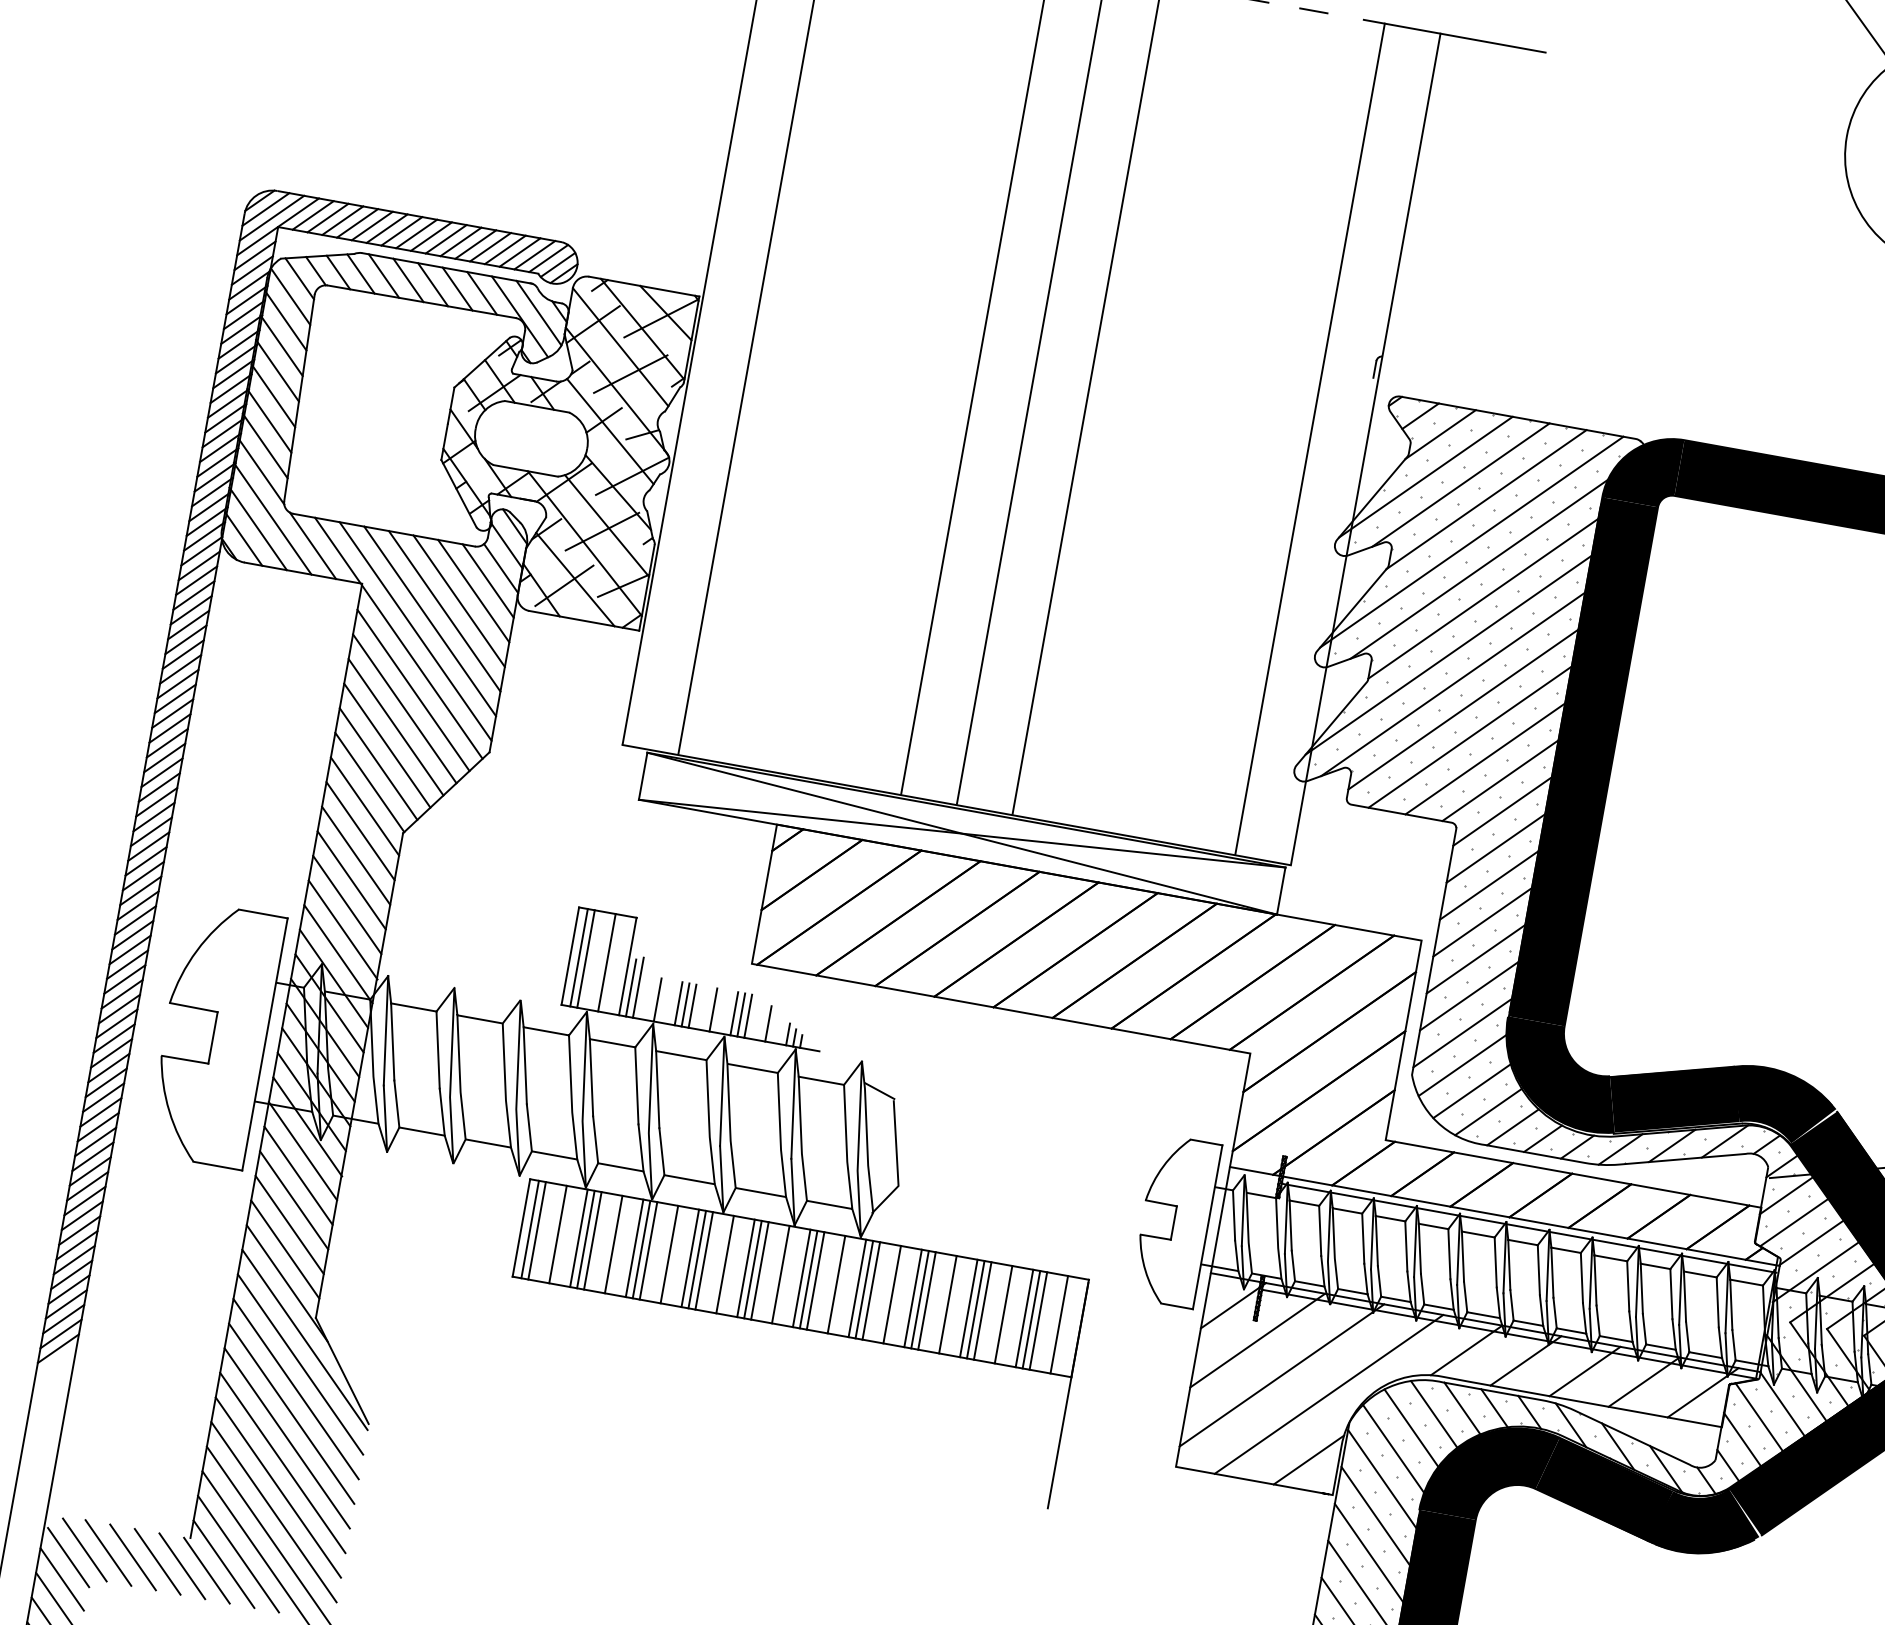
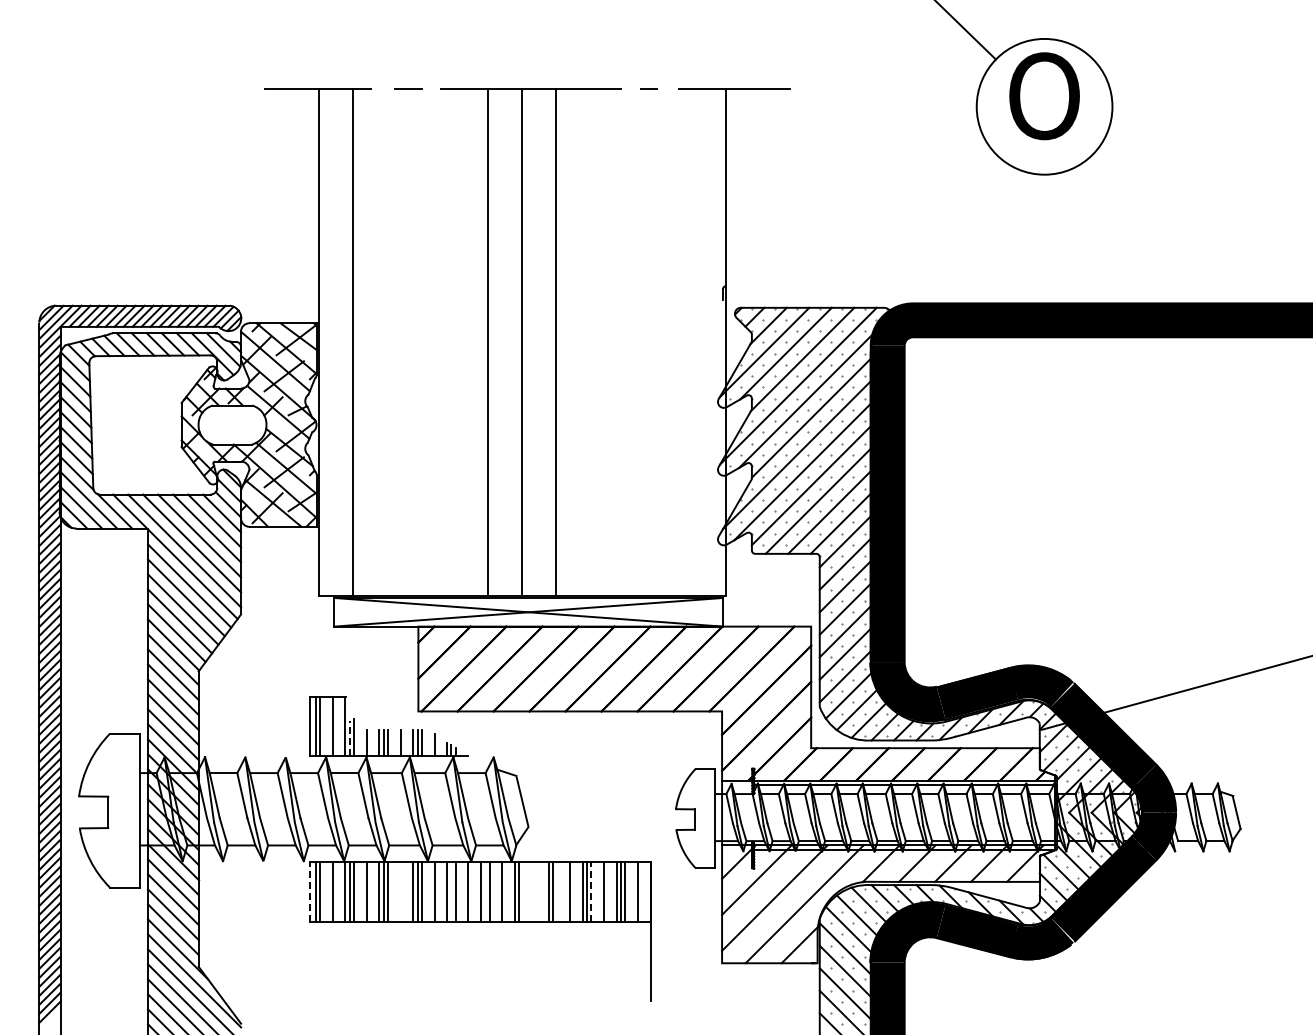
line: (1310, 439) -> (692, 342), removed
line: (630, 987) -> (349, 738), solid -> dashed
line: (521, 1227) -> (310, 891), solid -> dashed
line: (669, 1254) -> (400, 891), removed
line: (753, 1269) -> (451, 891), removed
line: (808, 1279) -> (485, 891), removed
line: (871, 1290) -> (523, 891), removed
line: (892, 1294) -> (536, 891), removed
line: (927, 1300) -> (557, 891), removed
line: (982, 1310) -> (591, 891), solid -> dashed

